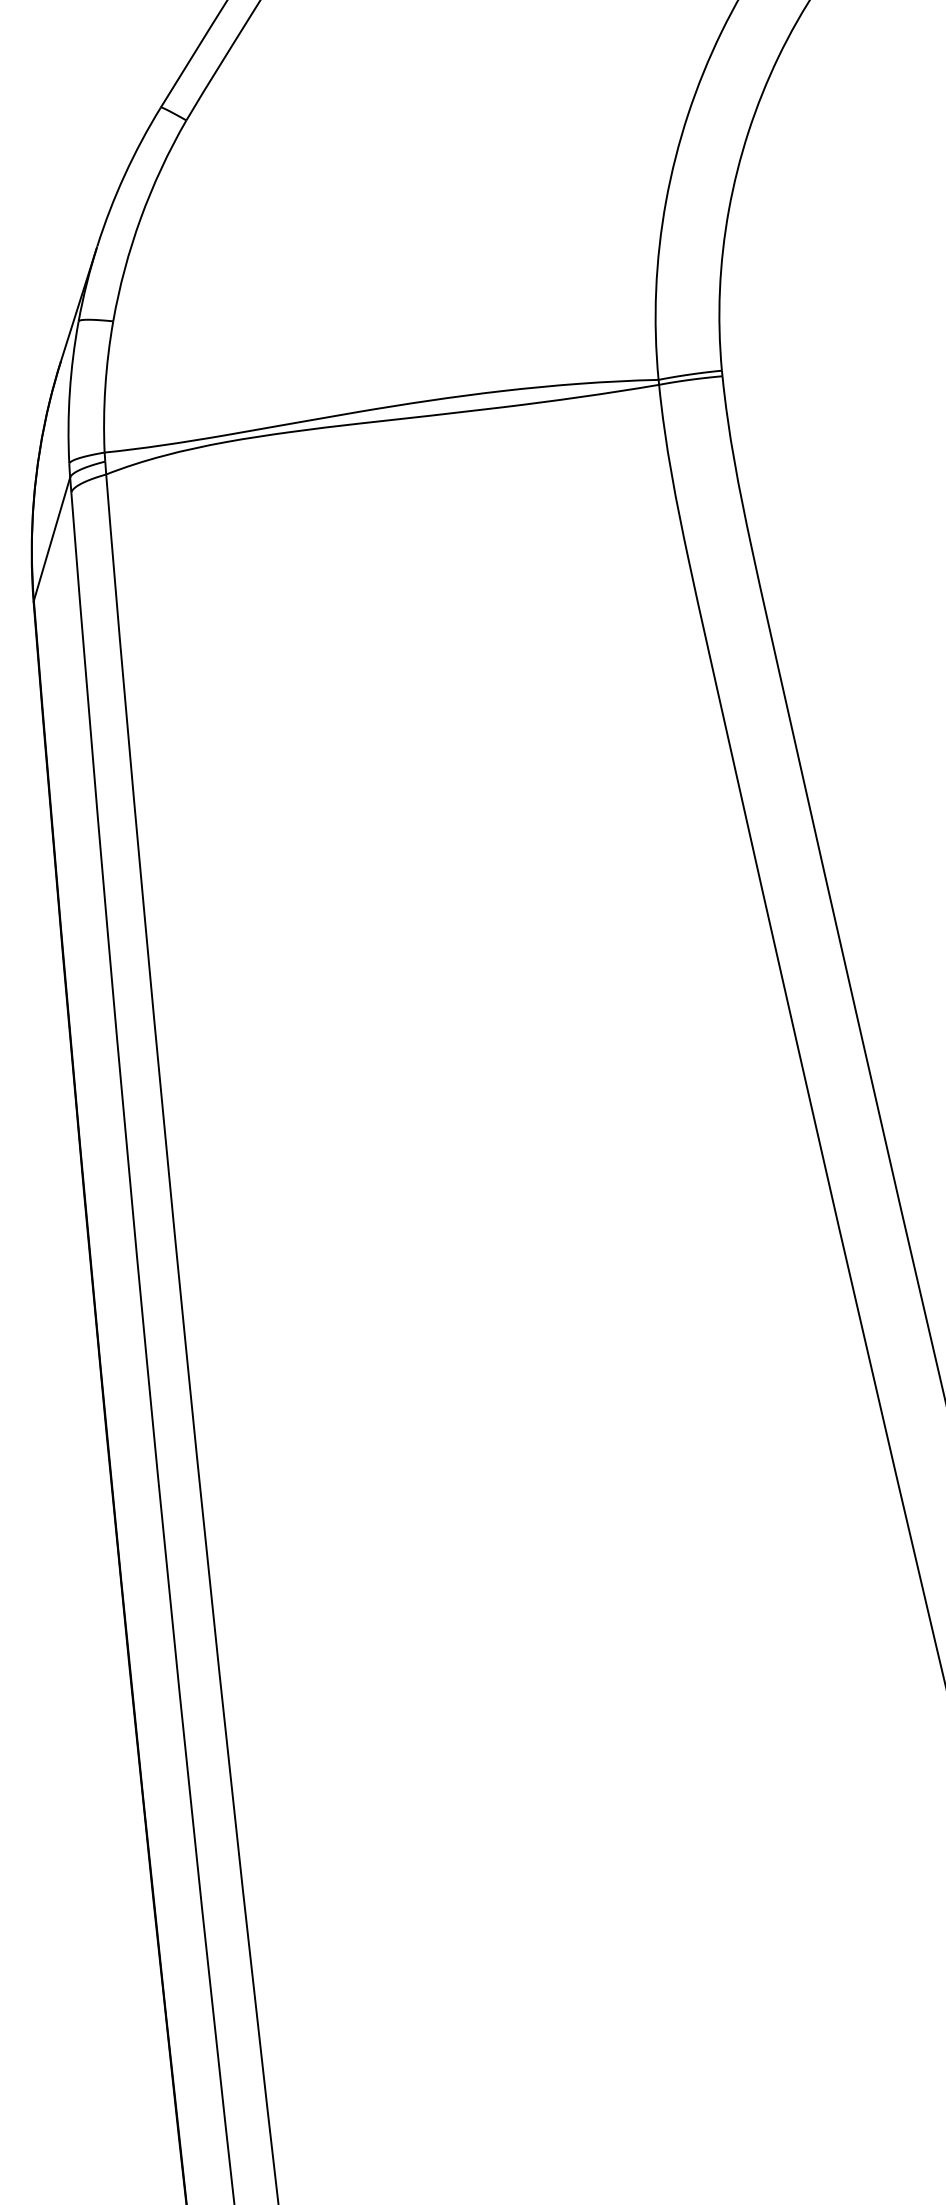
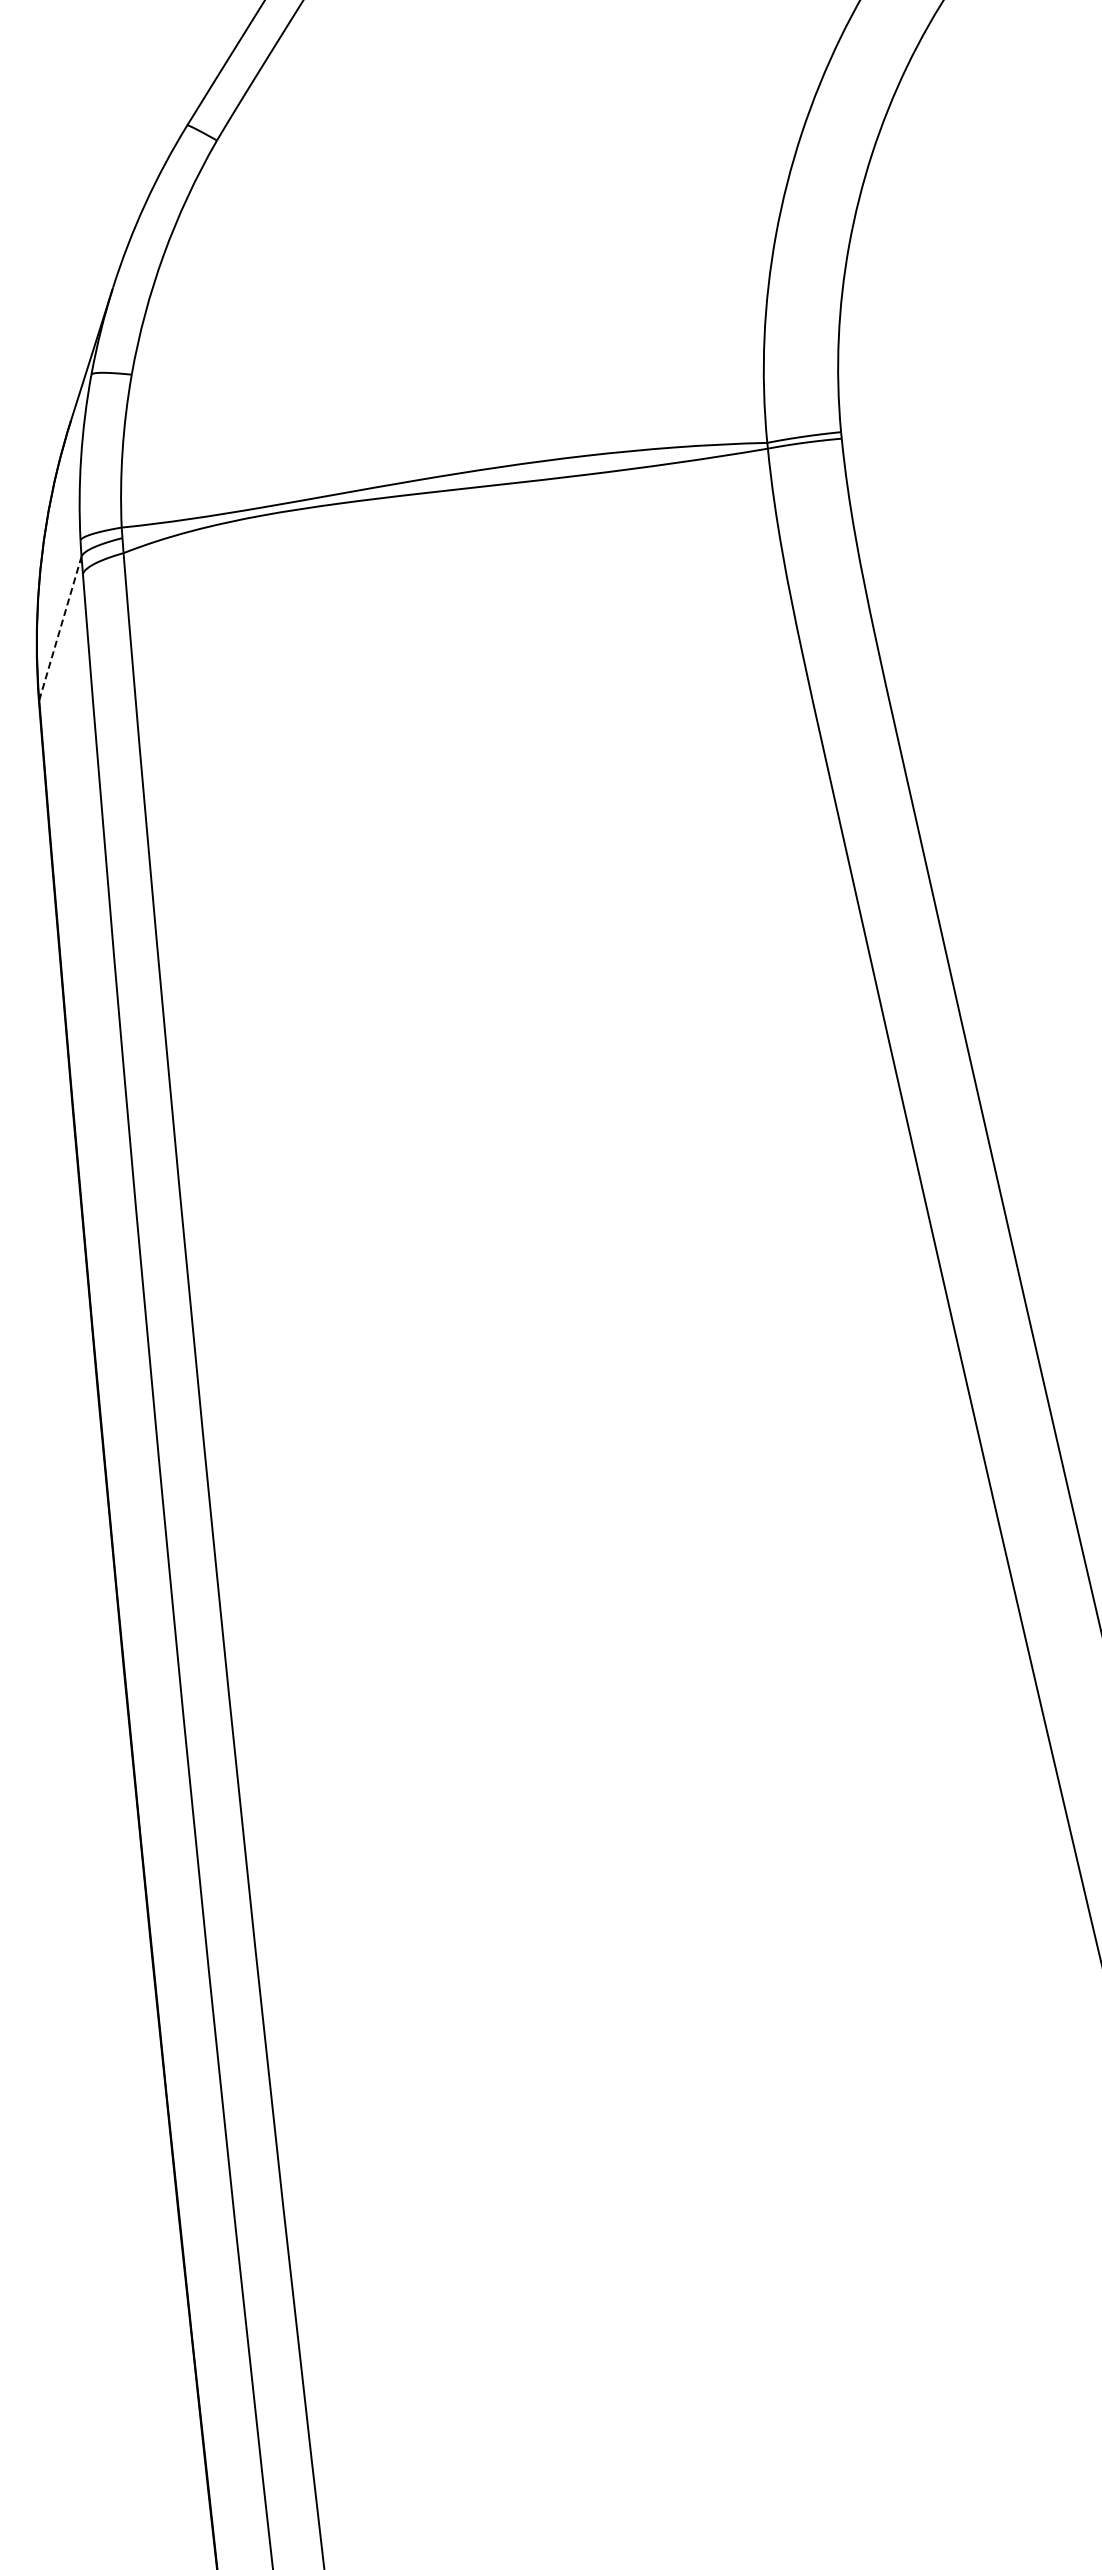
line: (52, 539) -> (60, 628), solid -> dashed

